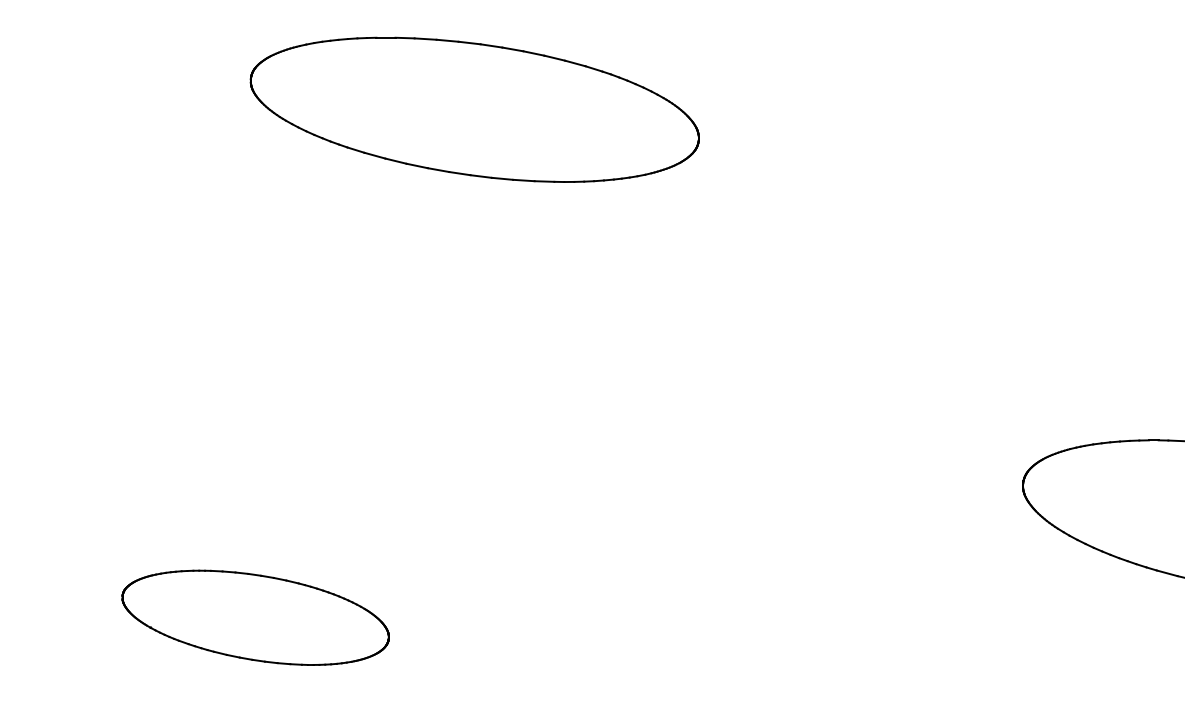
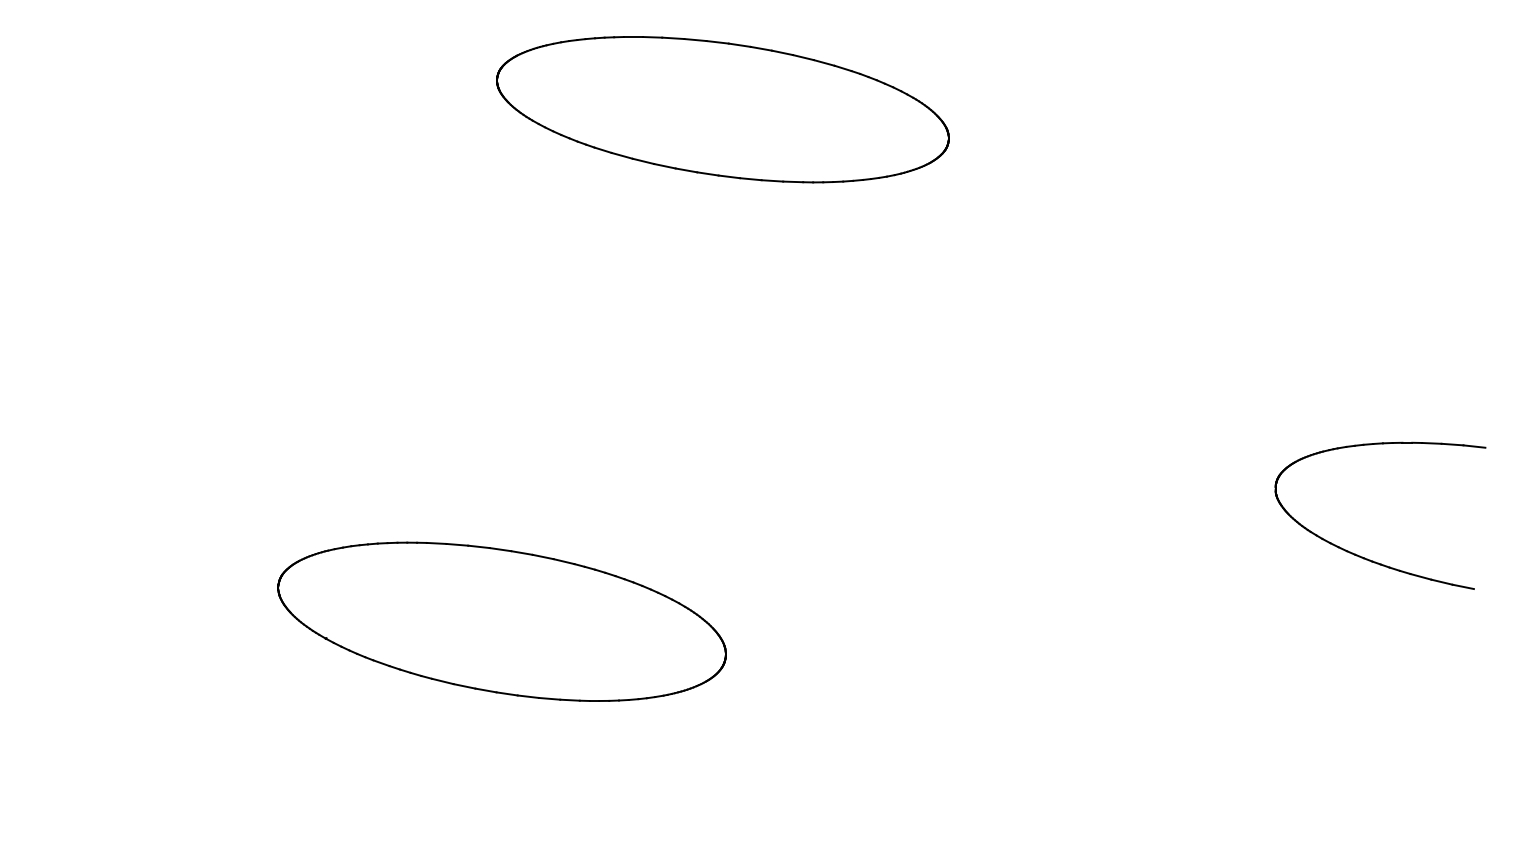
part: (255, 617) -> (501, 621), size x1.67

